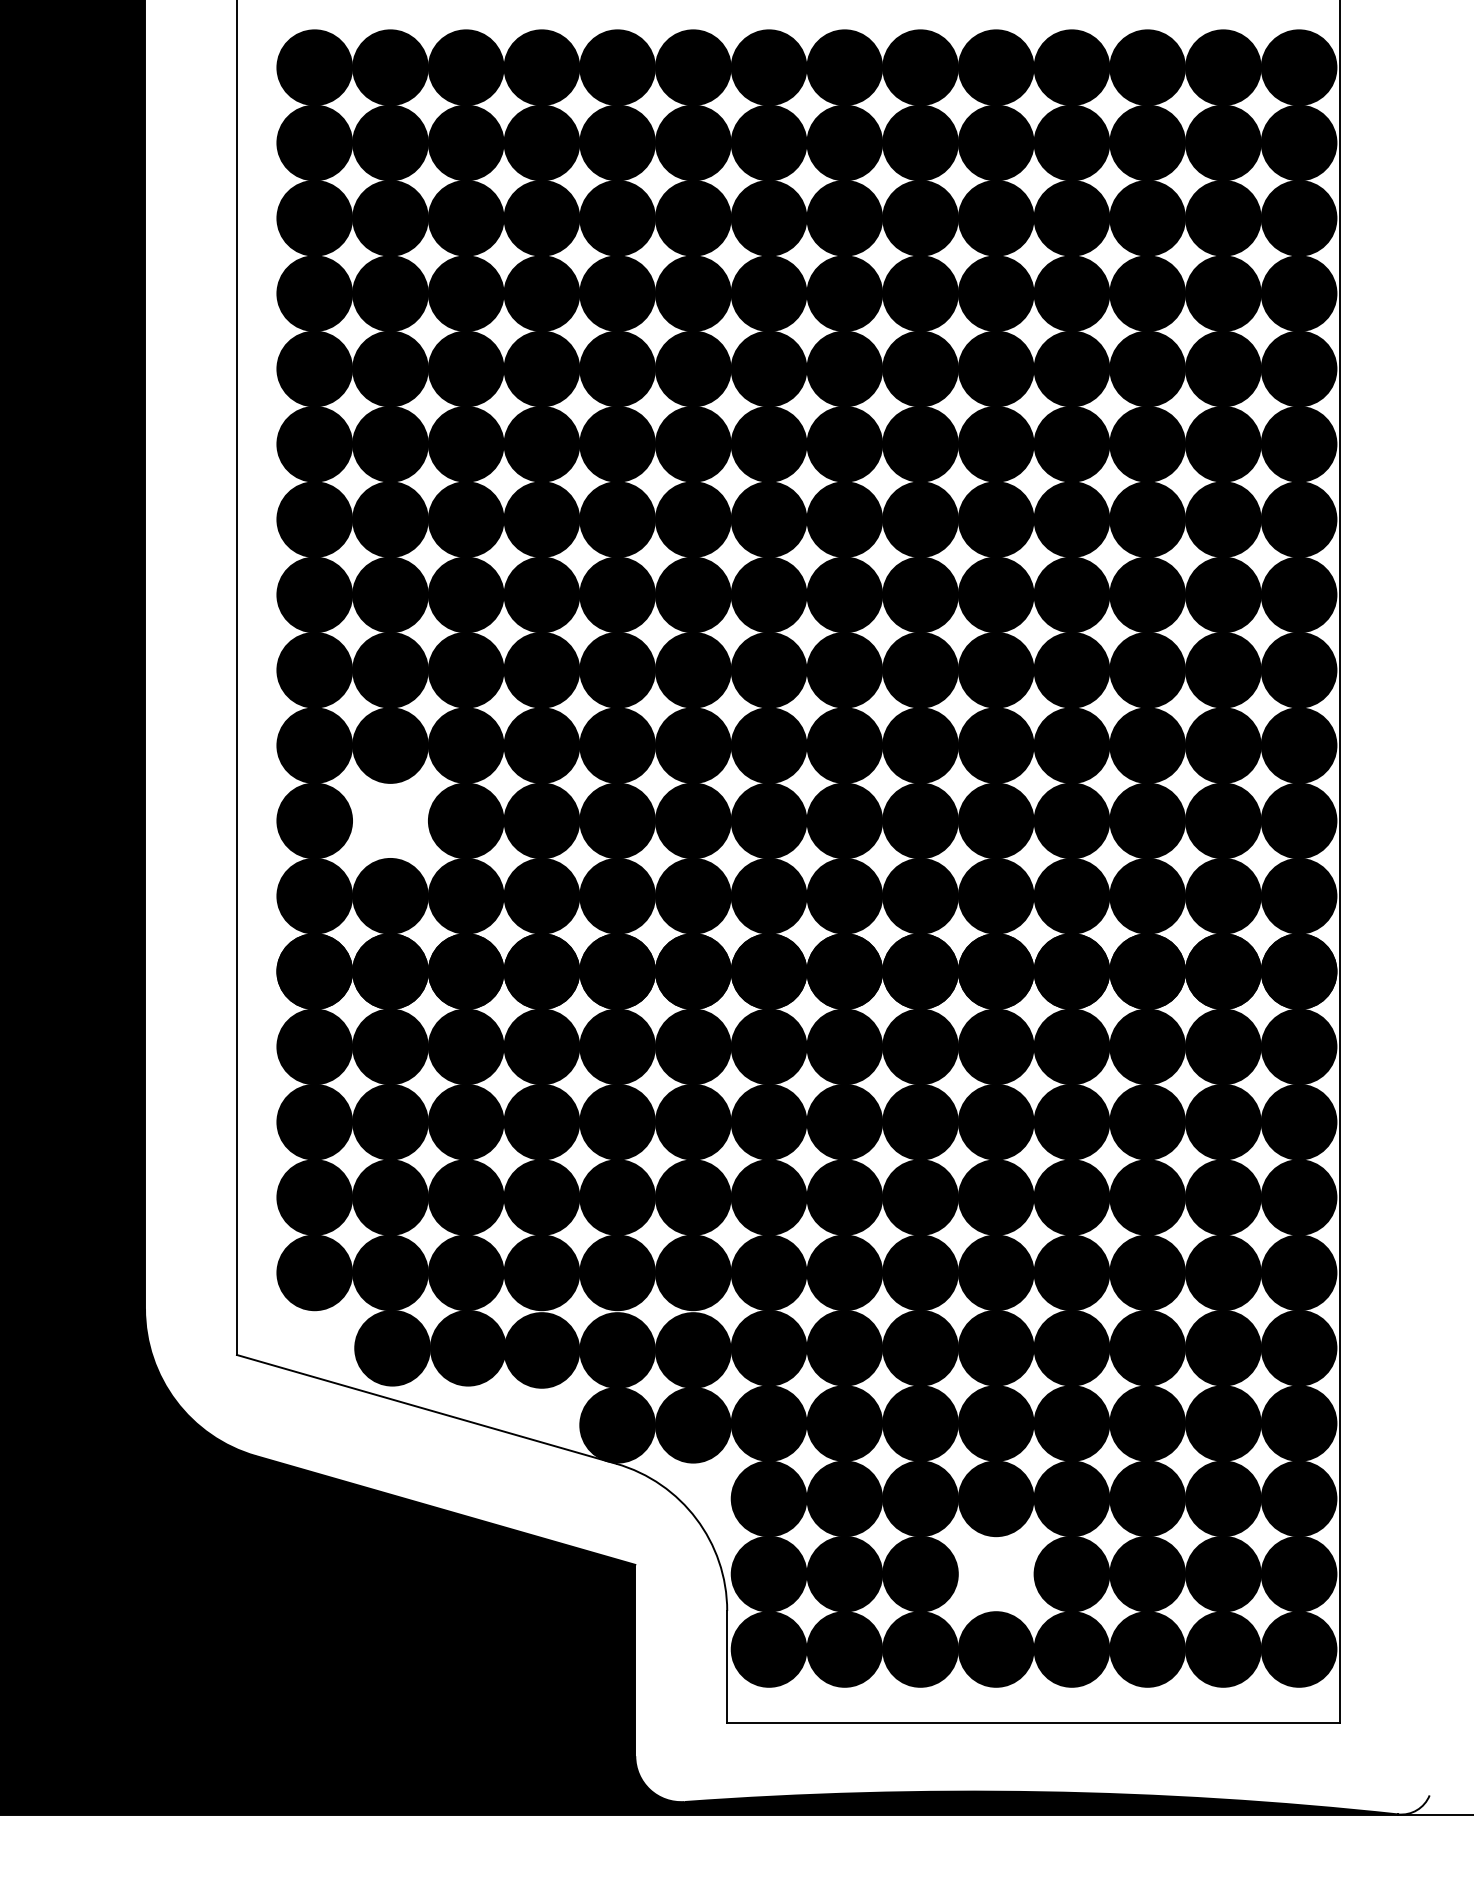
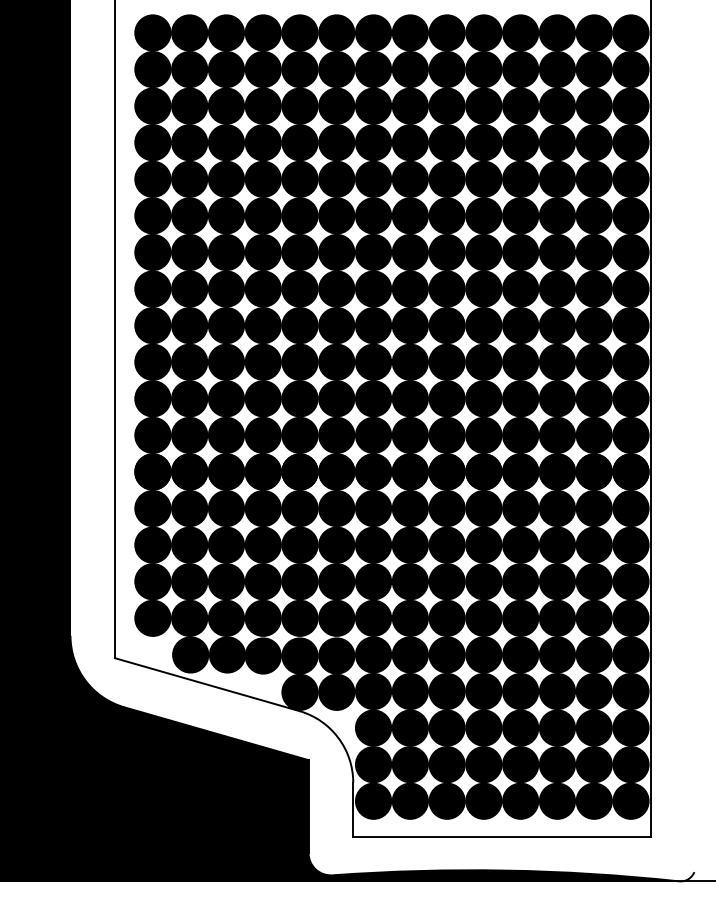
fill: (390, 820) -> (189, 398), added
fill: (995, 1573) -> (483, 764), added

